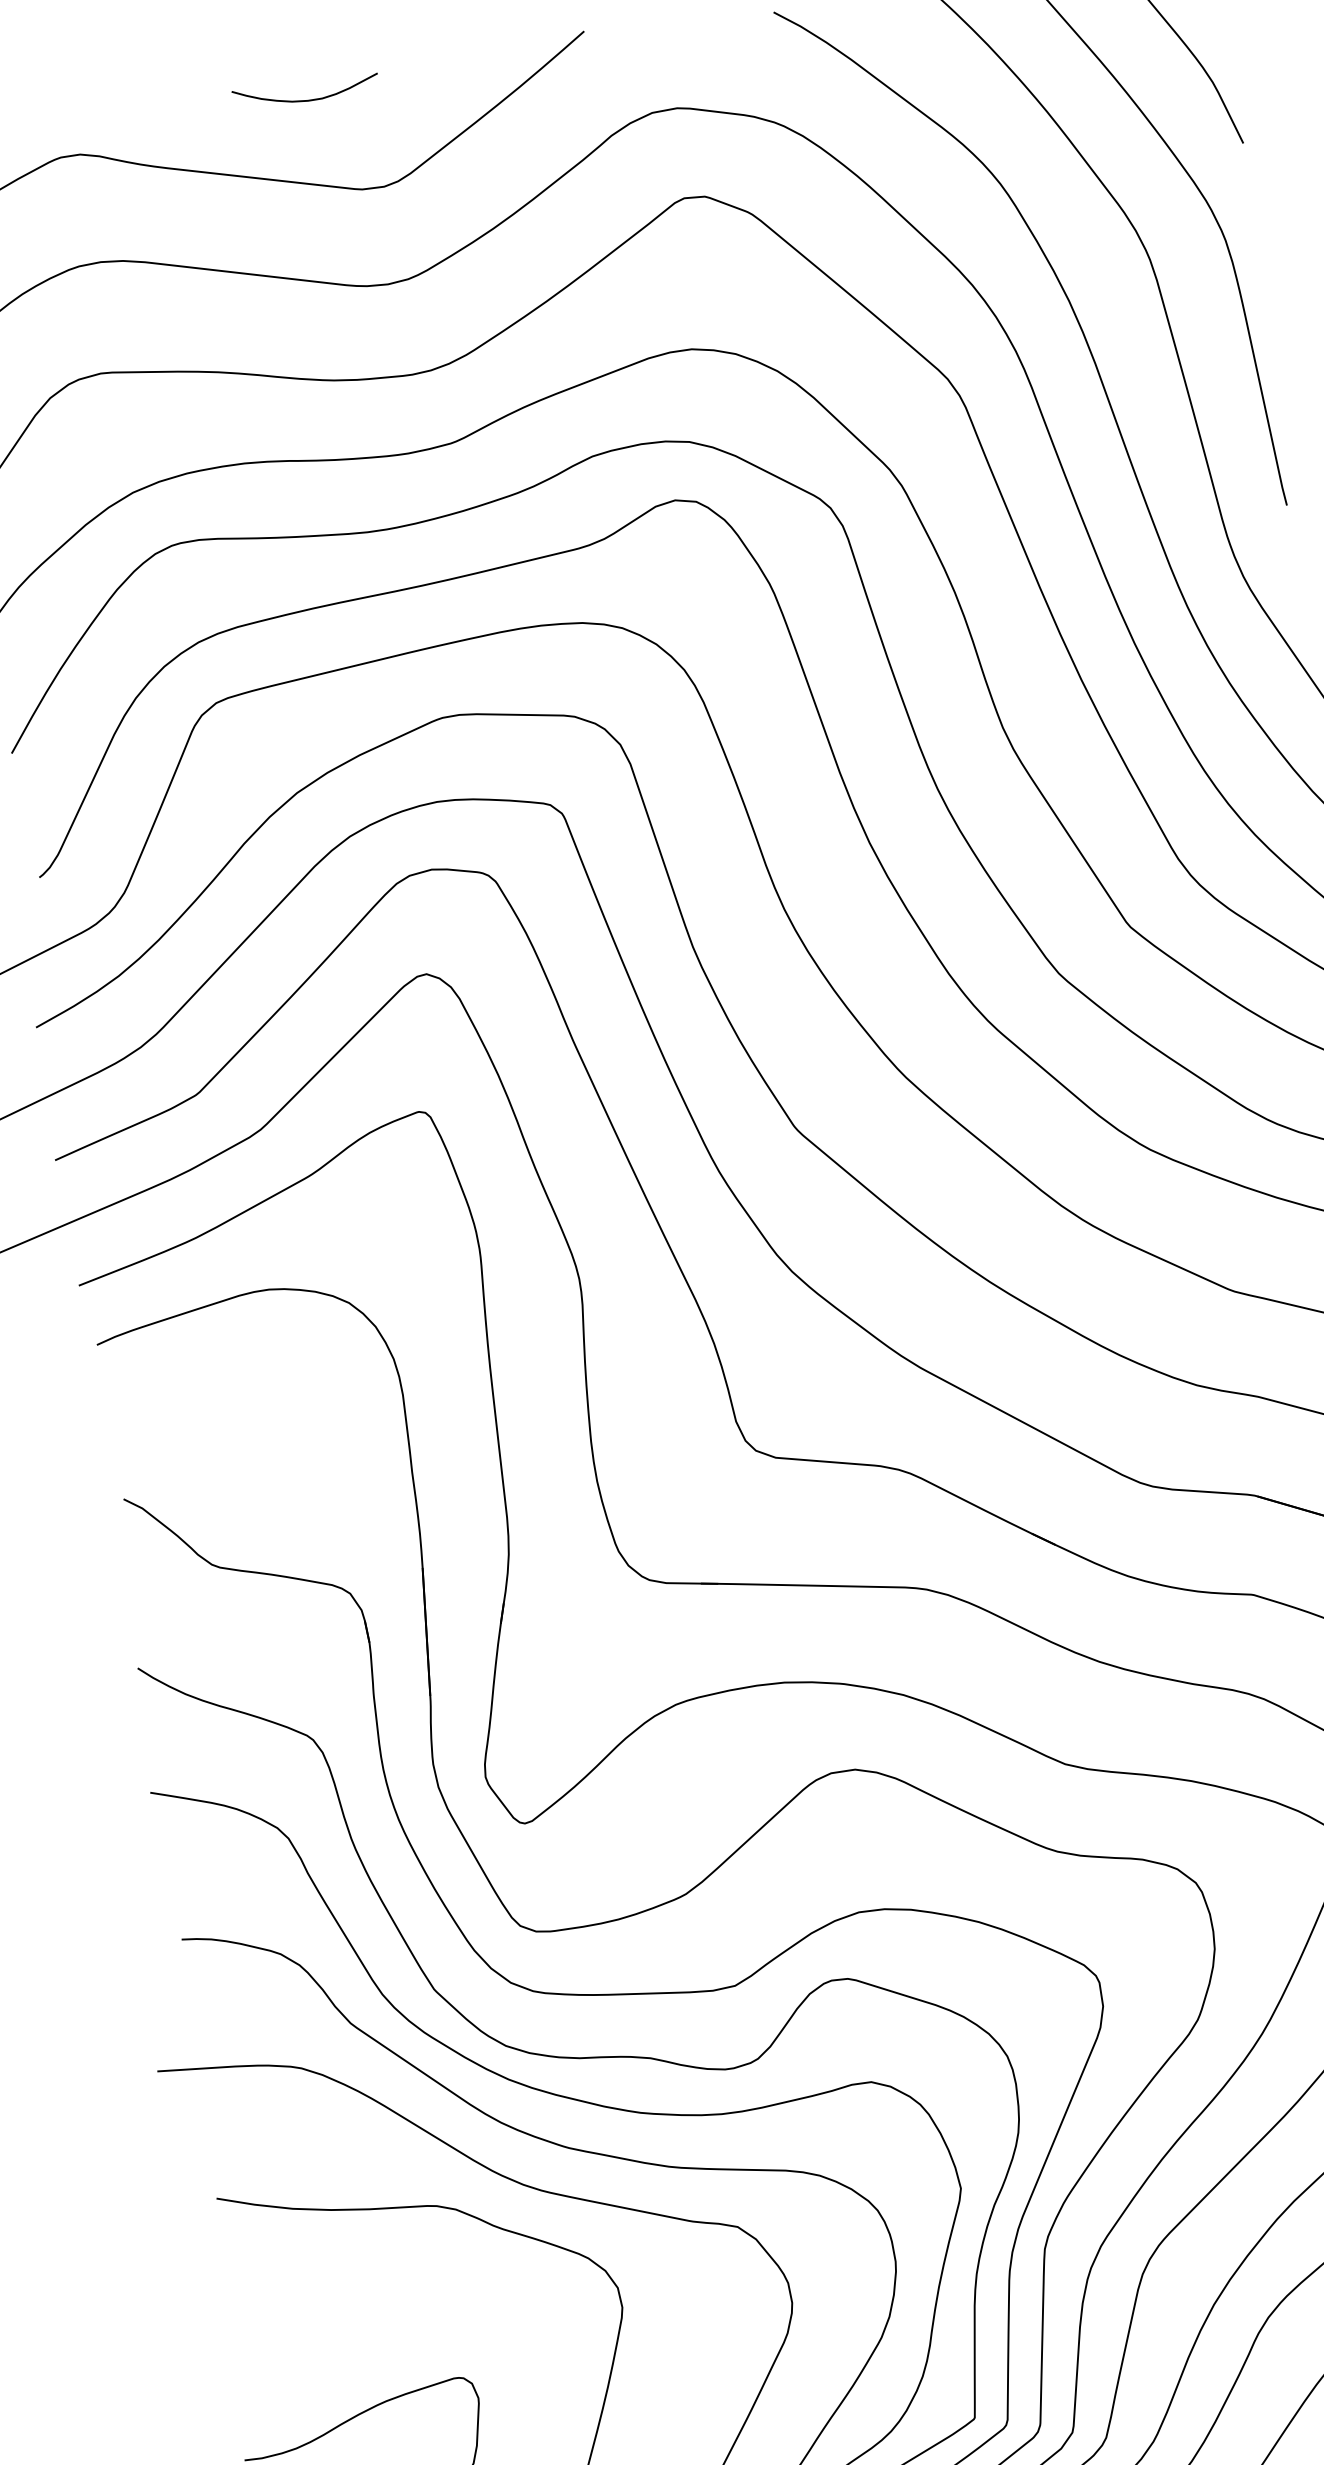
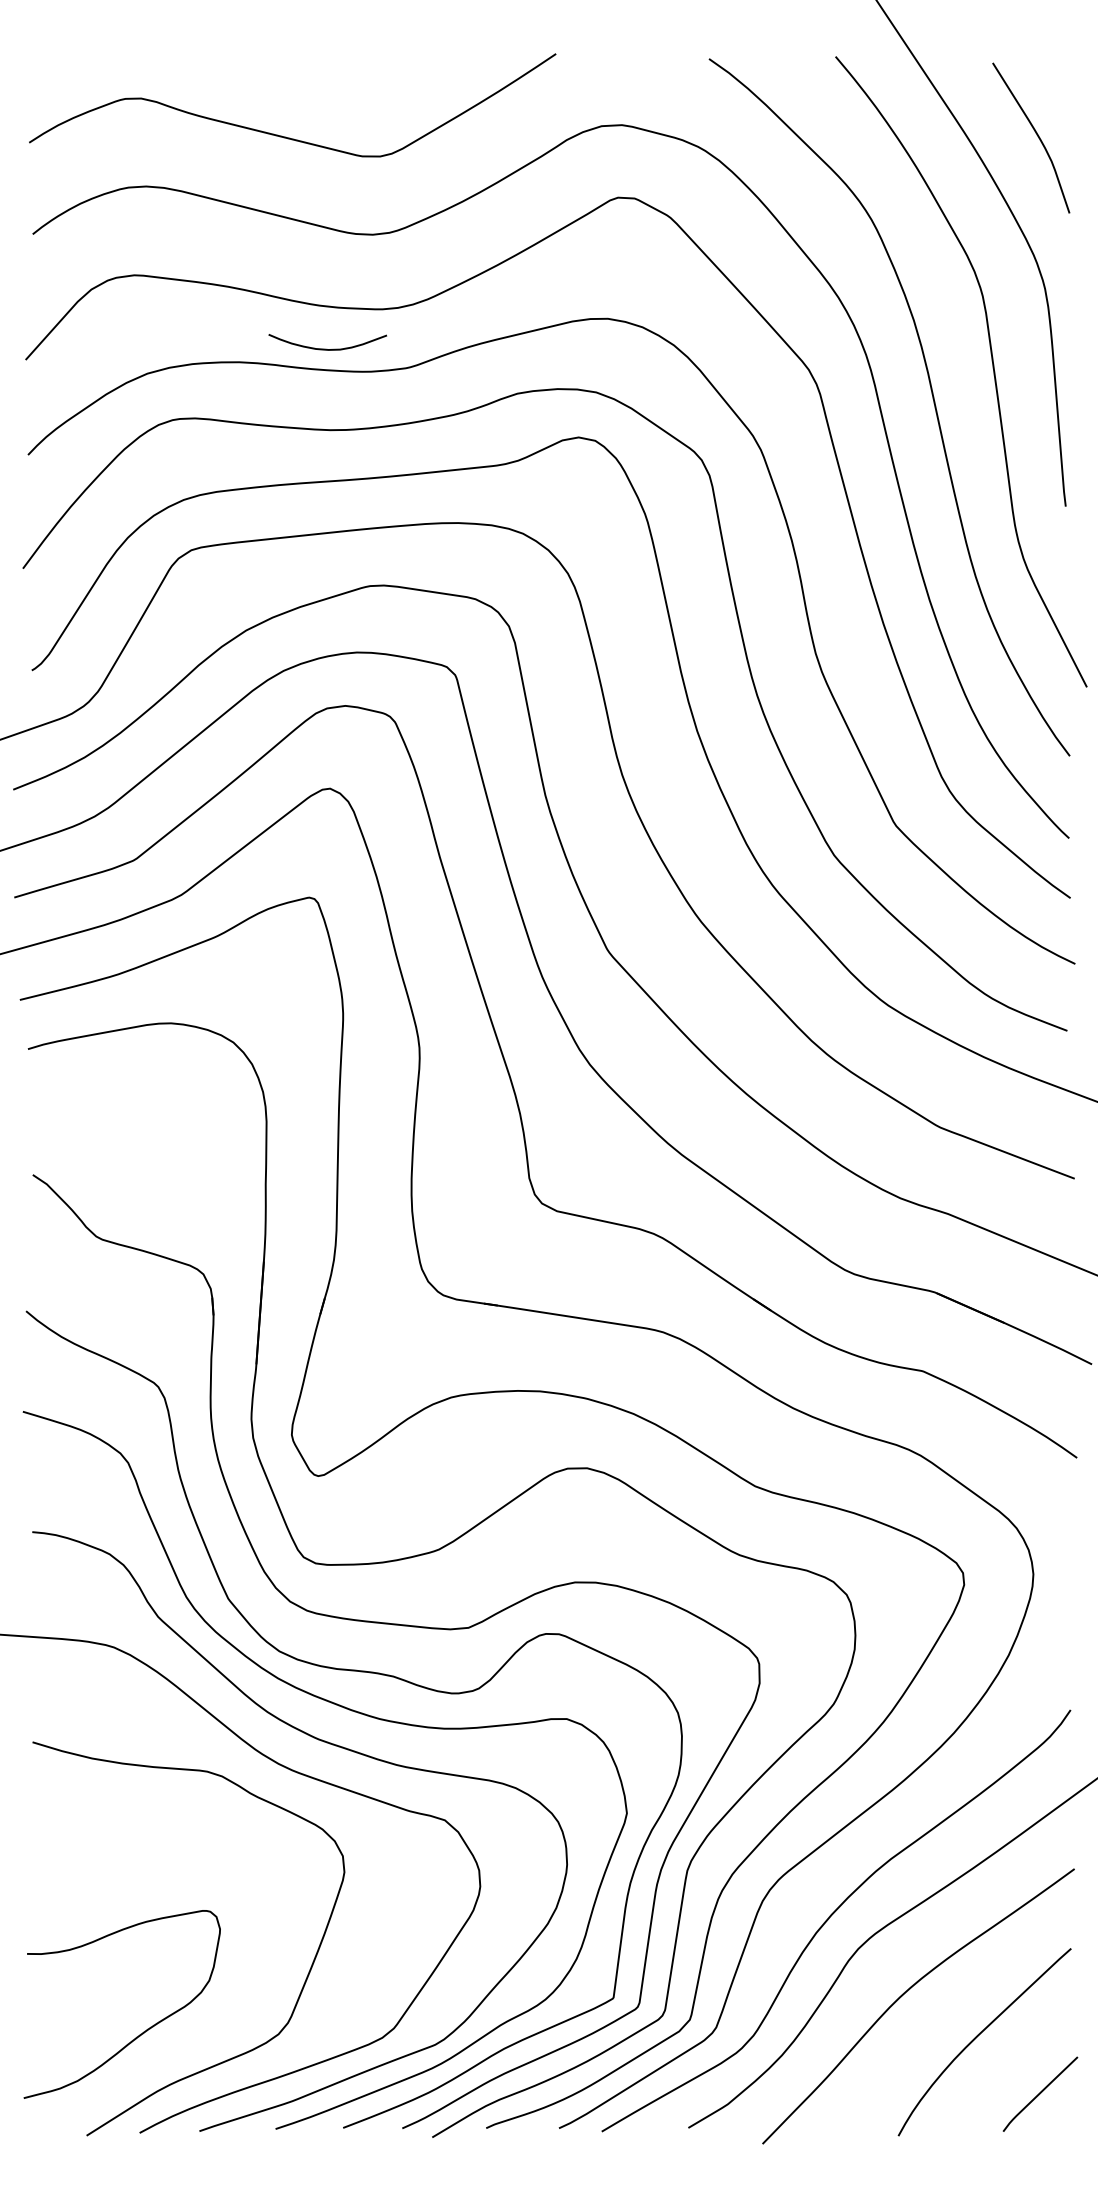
curve: (305, 99) -> (326, 348), moved

